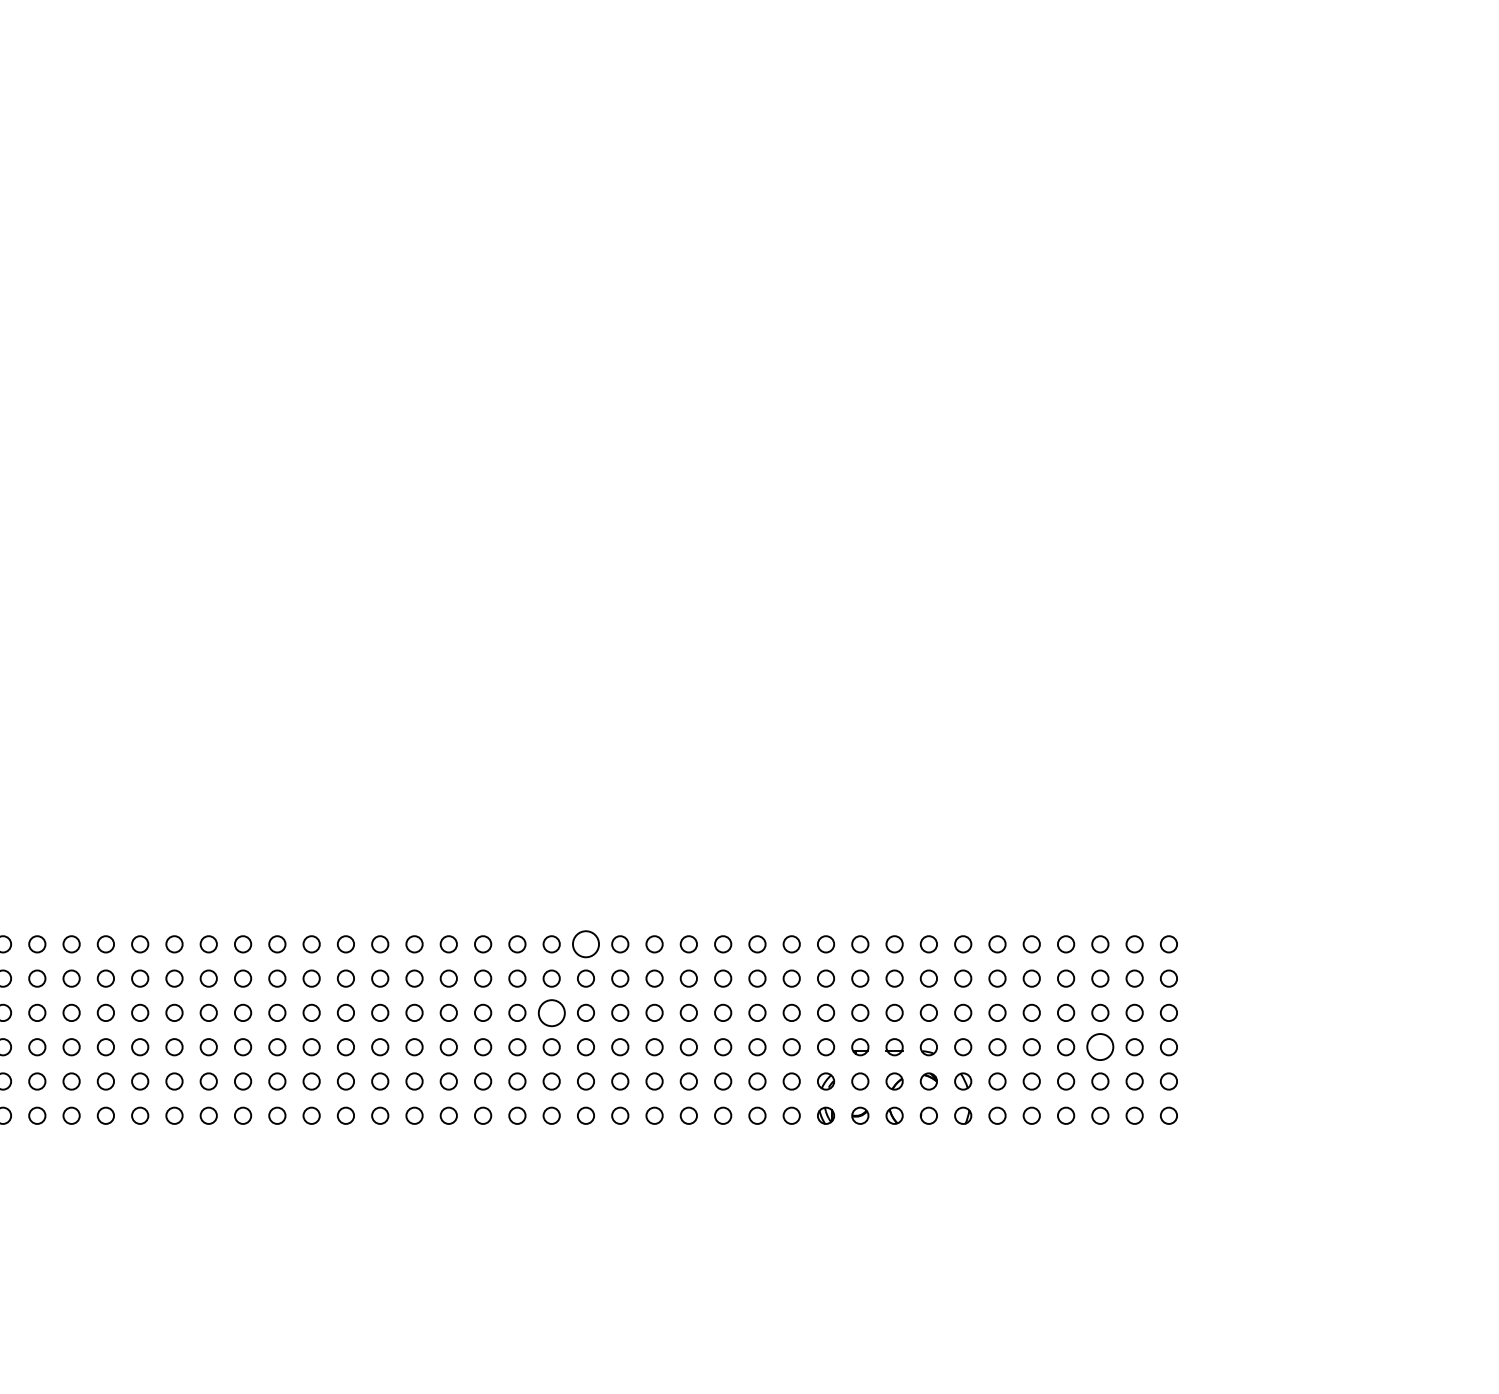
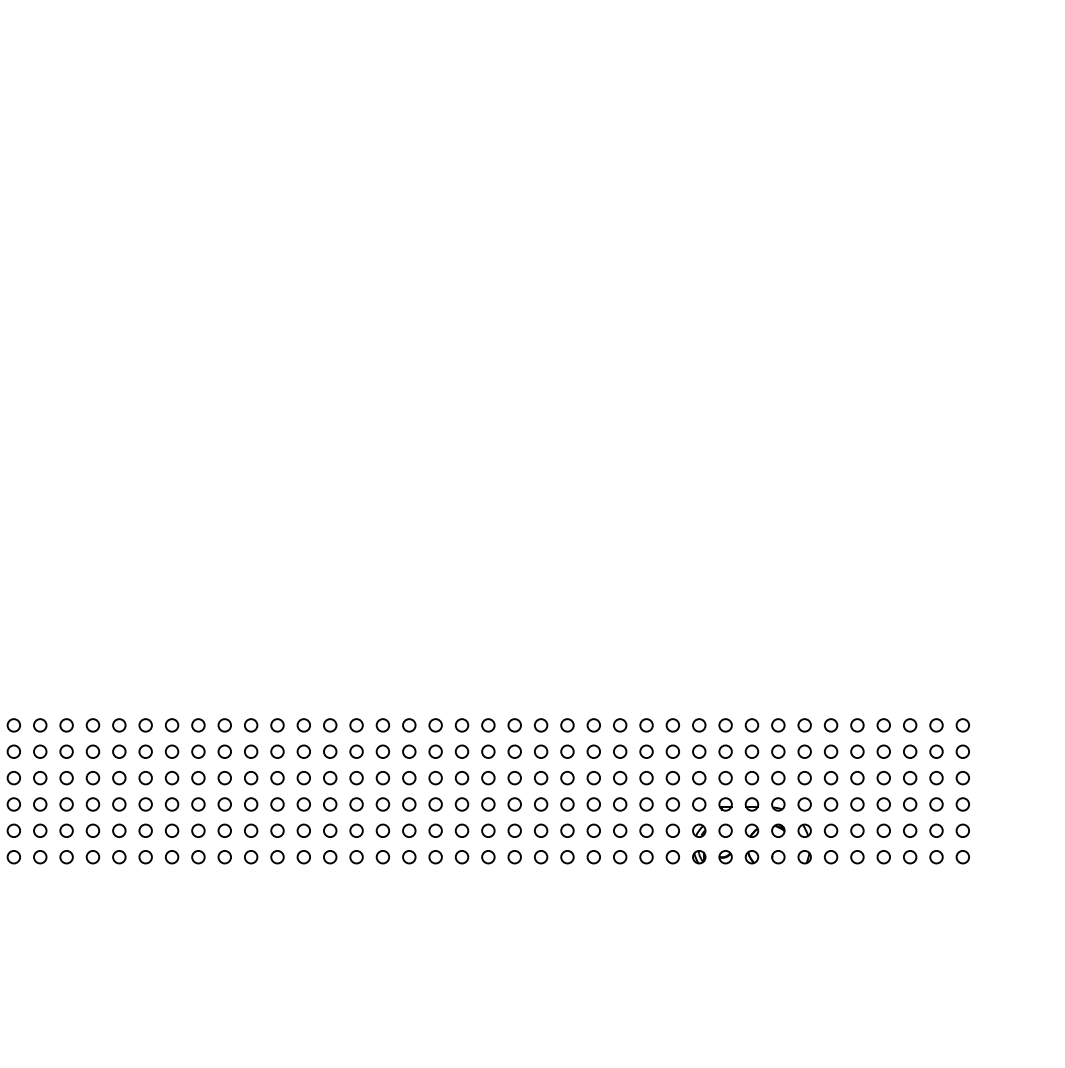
circle: (585, 944) -> (514, 725), size x0.62
circle: (551, 1012) -> (488, 777), size x0.62
circle: (1100, 1047) -> (910, 804), size x0.62

